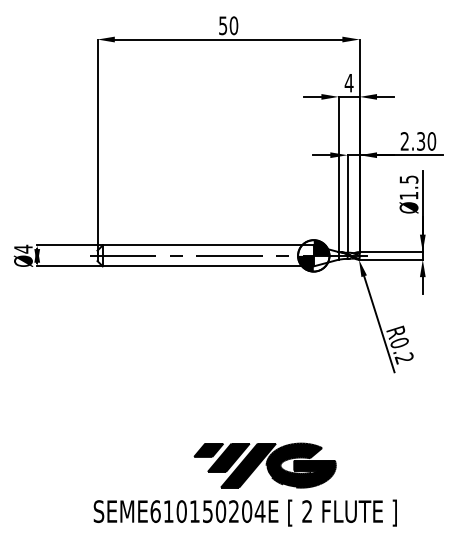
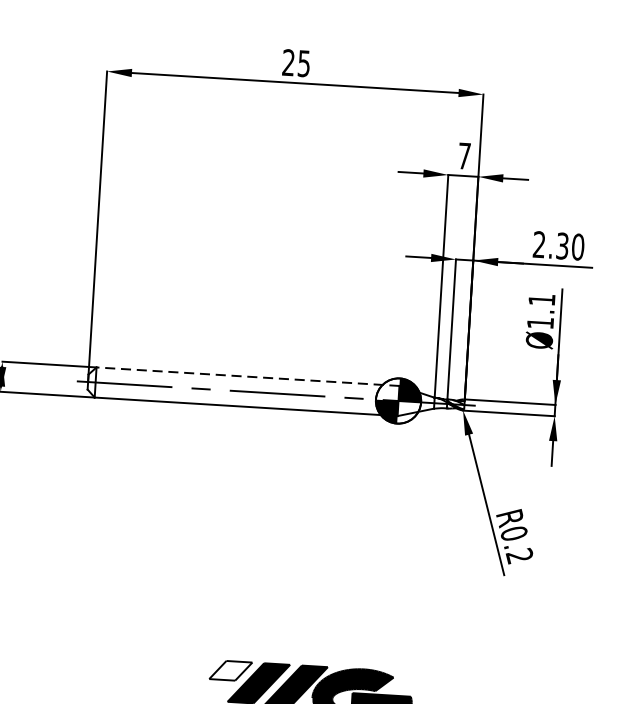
text: (228, 25) -> (296, 62), 50 -> 25
text: (348, 83) -> (463, 156), 4 -> 7
text: (408, 179) -> (541, 299), Ø1.5 -> Ø1.1
line: (208, 245) -> (248, 376), solid -> dashed
fill: (208, 449) -> (230, 669), removed

